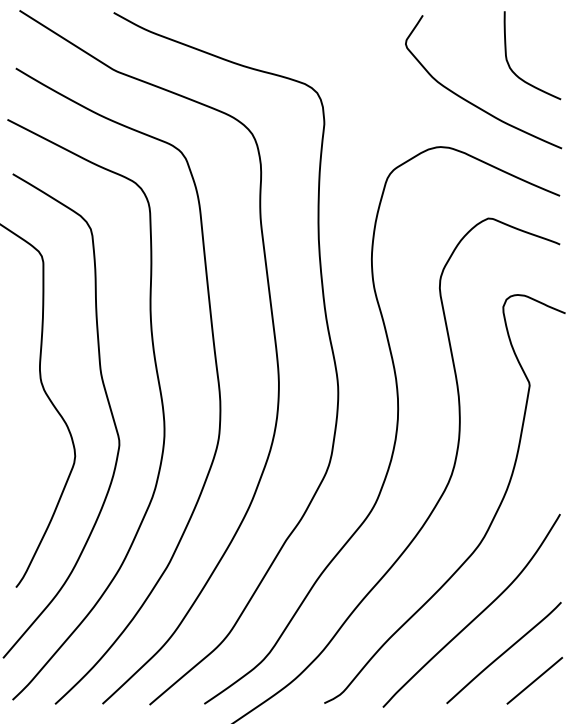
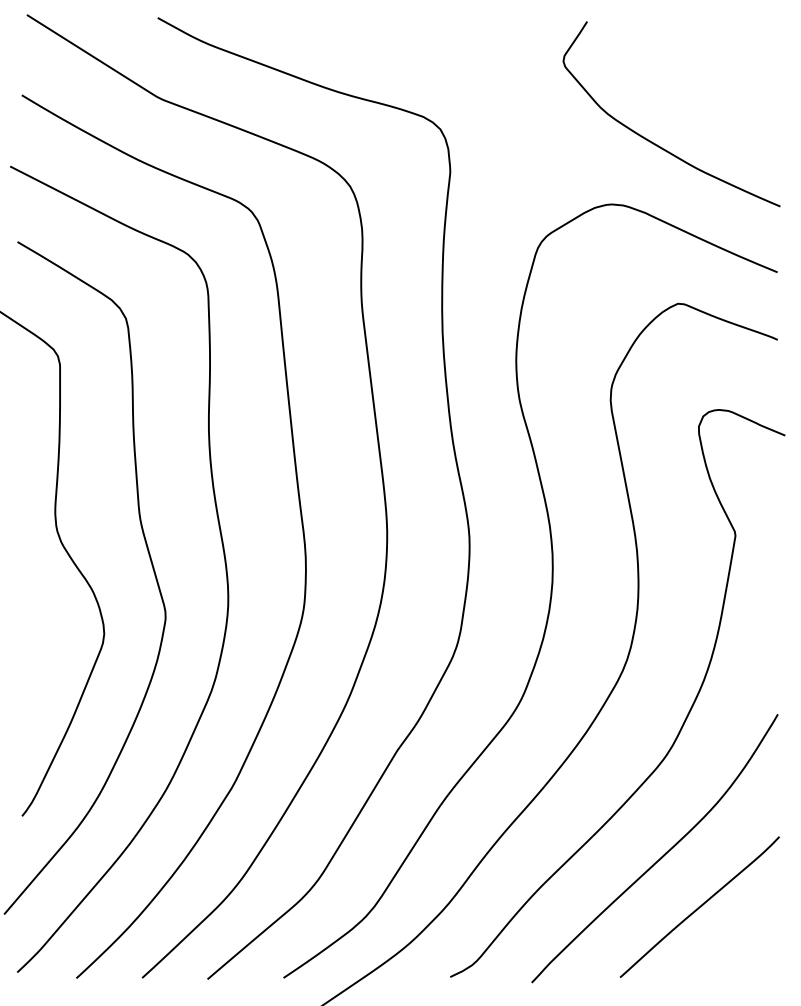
curve: (509, 63) -> (707, 88), removed
line: (534, 680) -> (742, 945), removed

